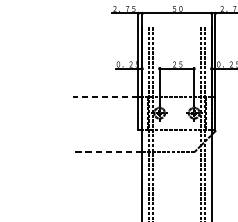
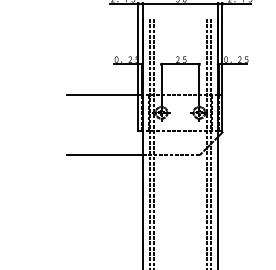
line: (105, 96) -> (102, 94), dashed -> solid
line: (107, 152) -> (104, 155), dashed -> solid

